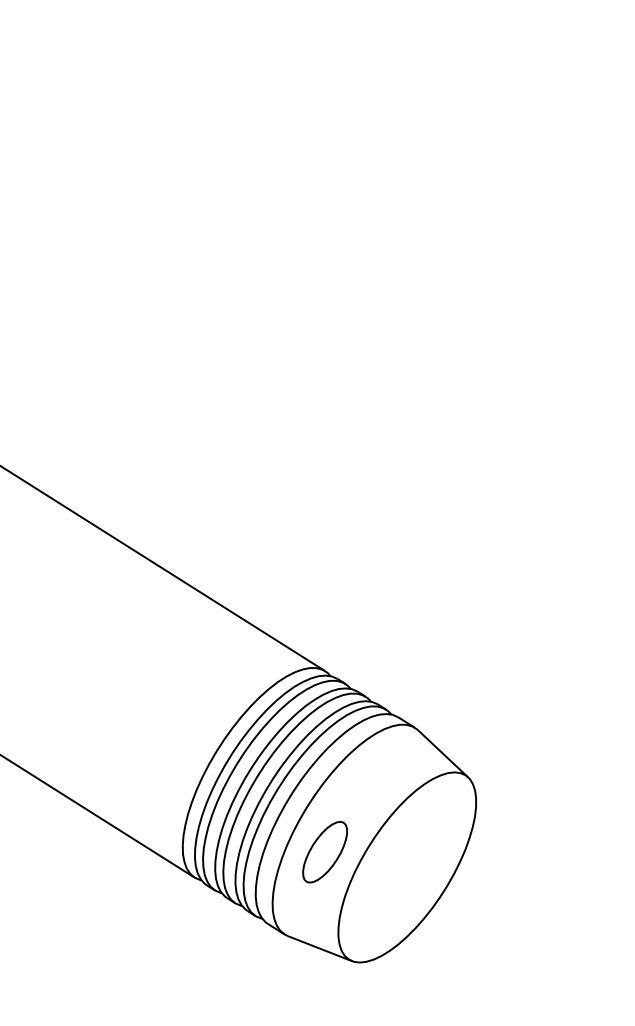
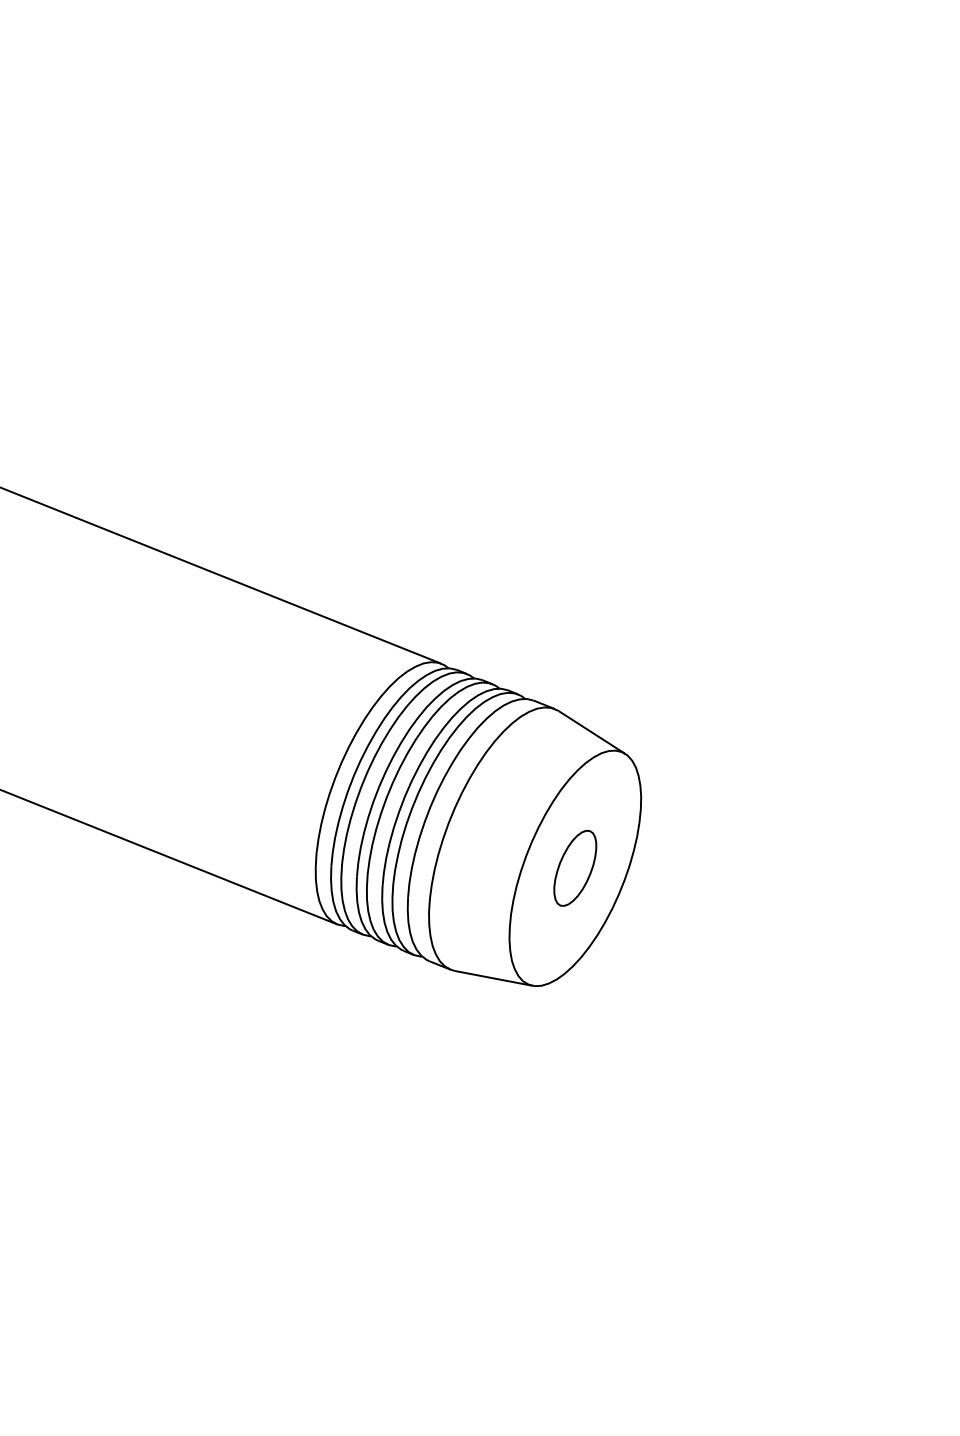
part: (325, 851) -> (575, 867), moved

